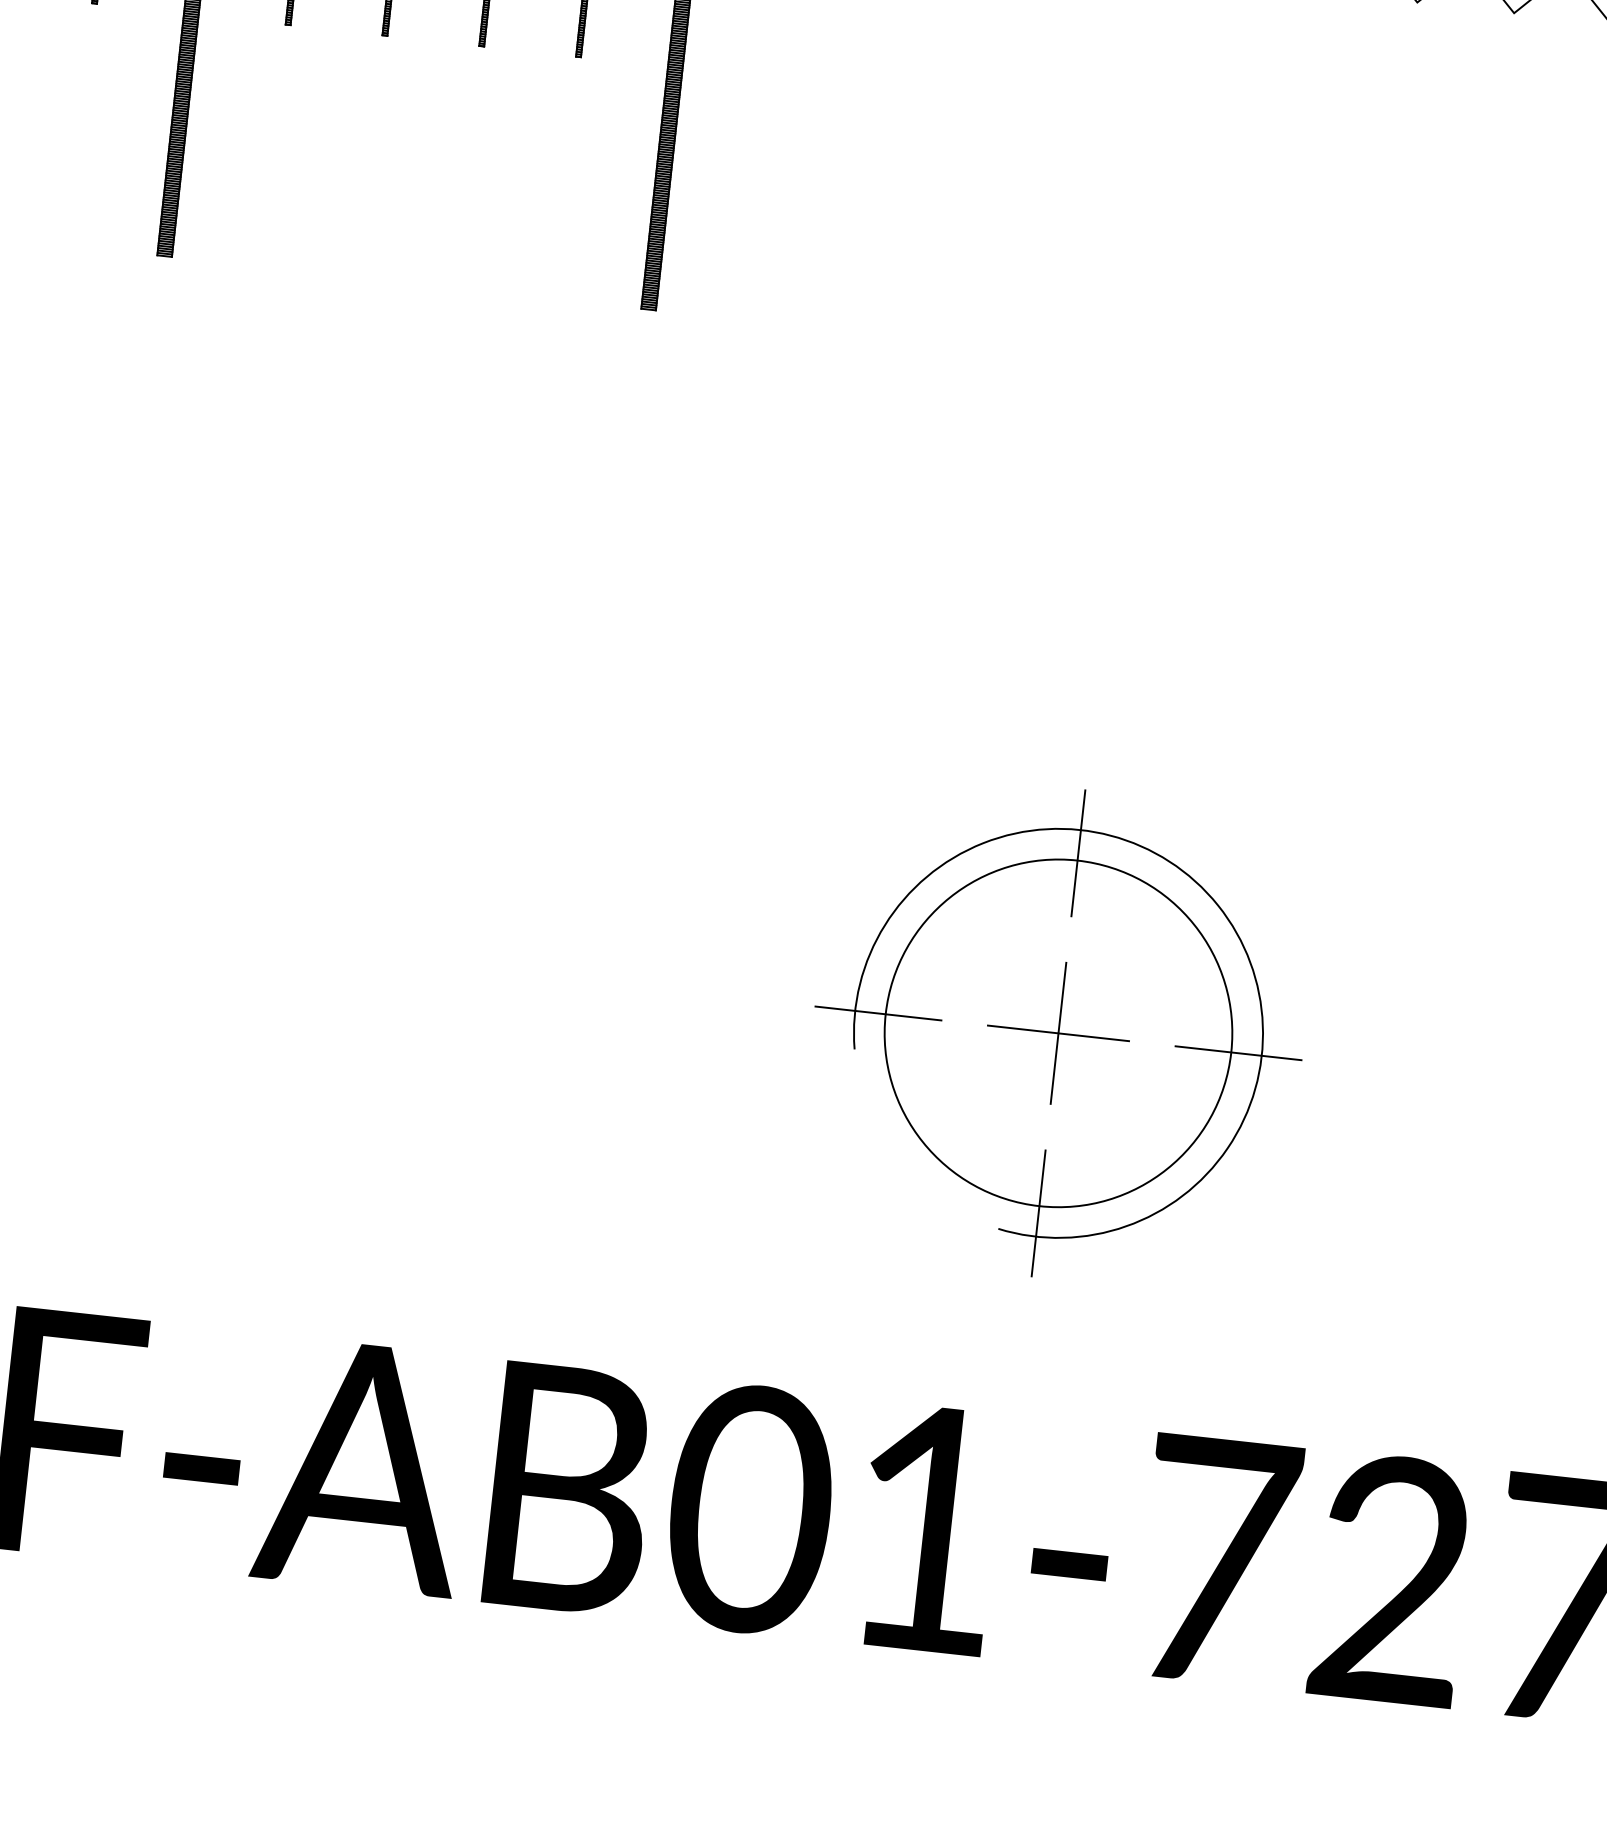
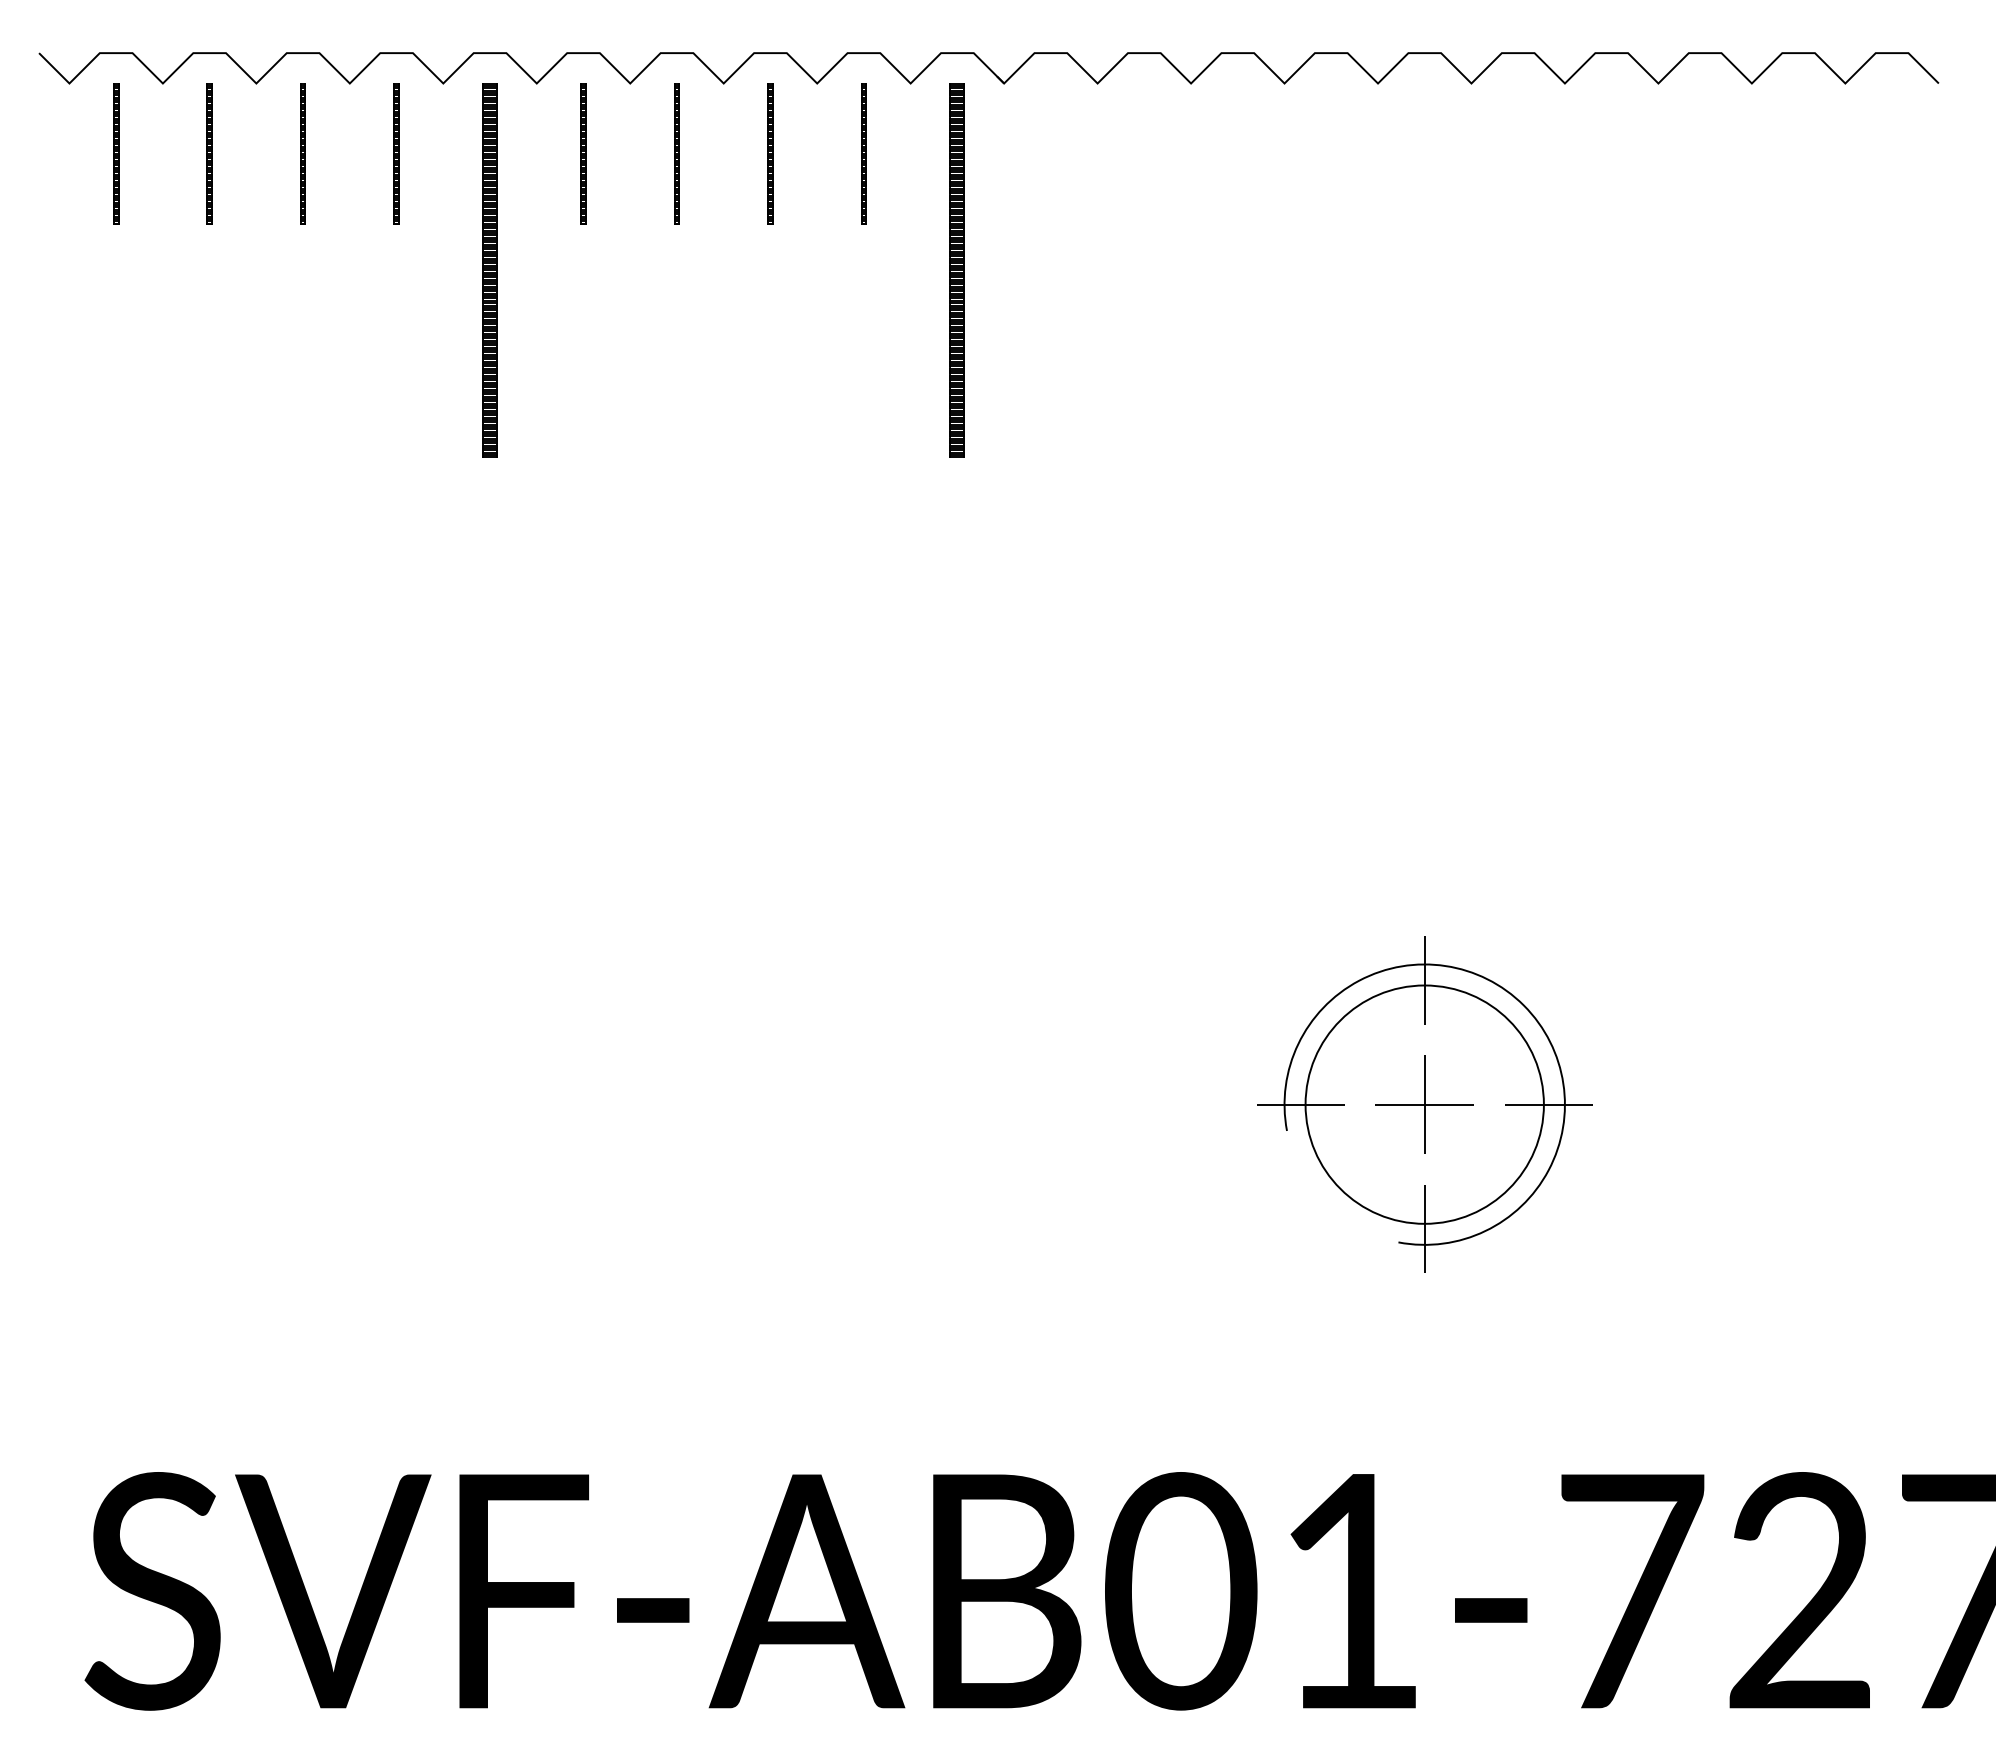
part: (1058, 1033) -> (1424, 1104), size x0.71

